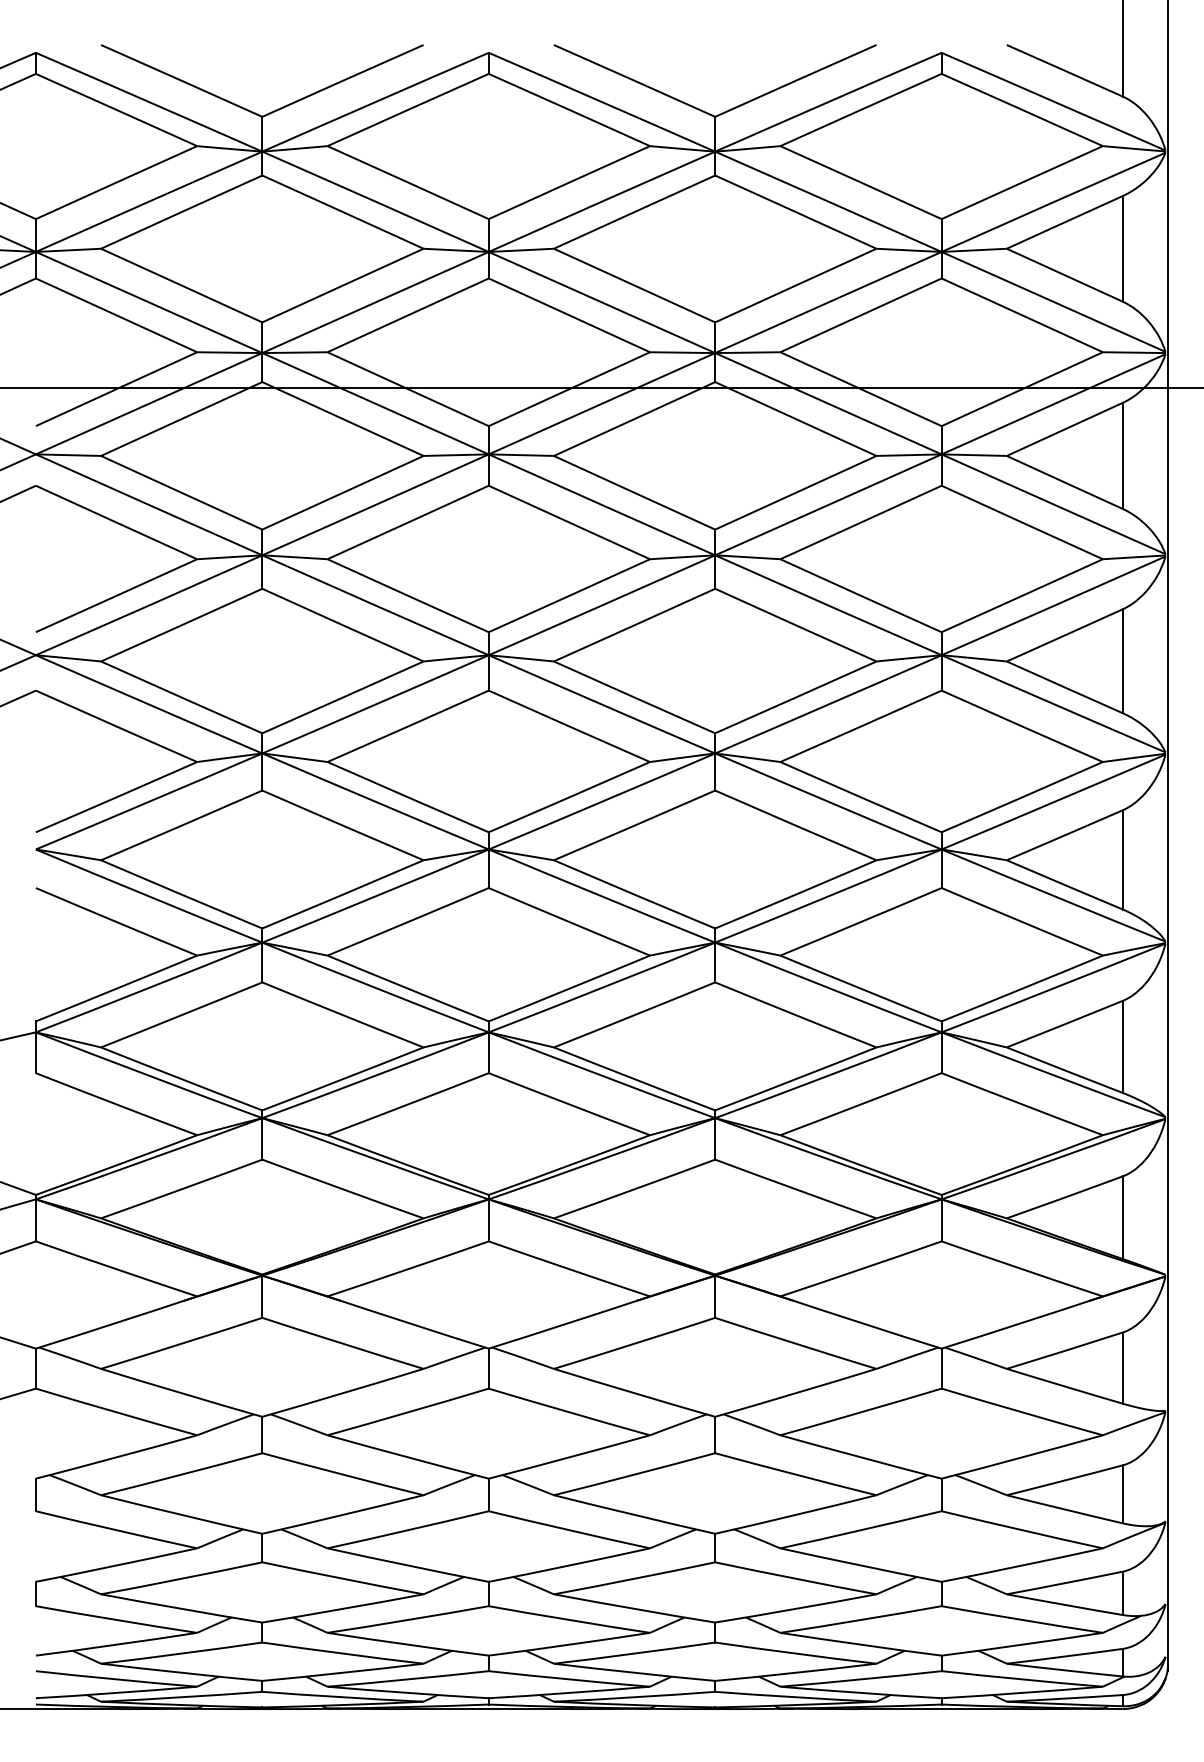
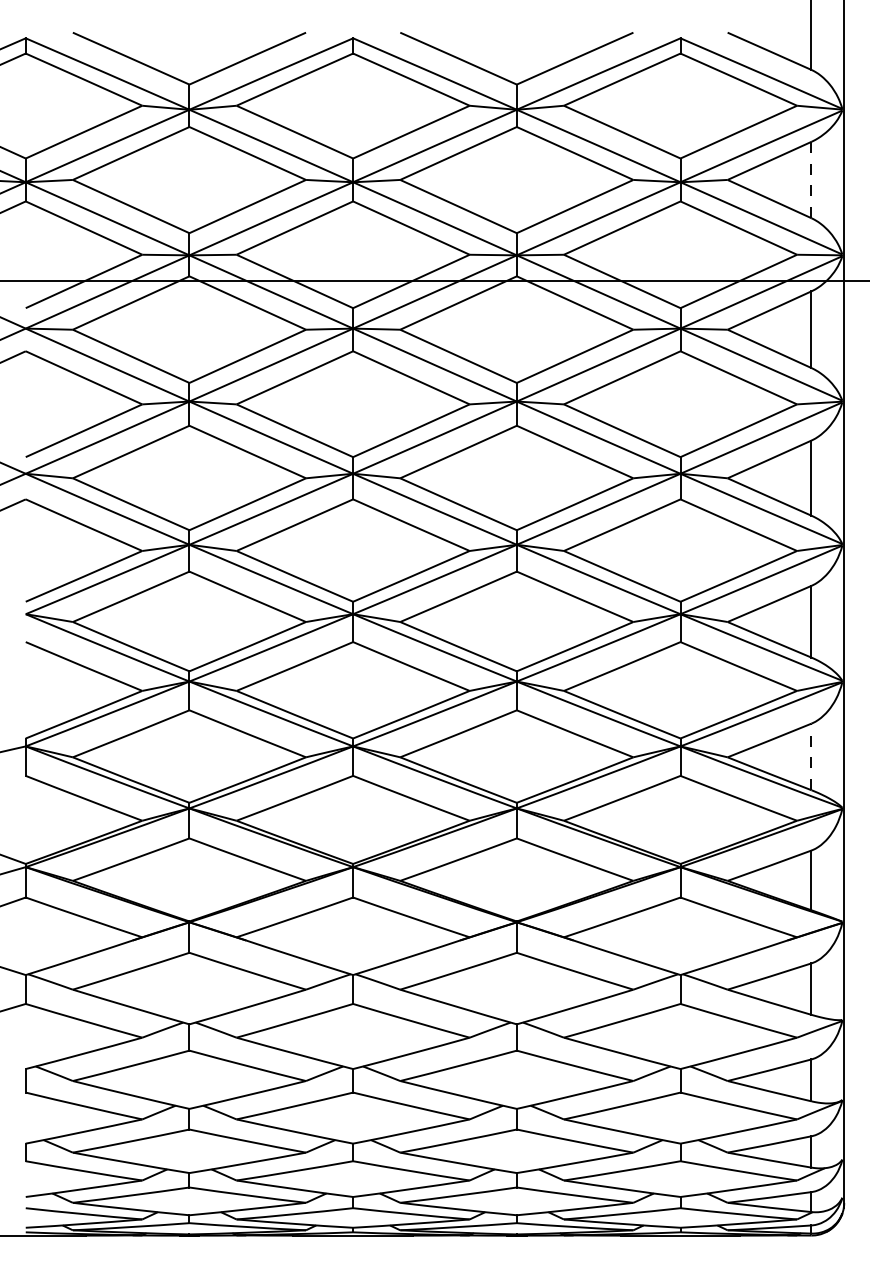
line: (1122, 248) -> (811, 179), solid -> dashed
line: (1122, 1046) -> (811, 756), solid -> dashed

